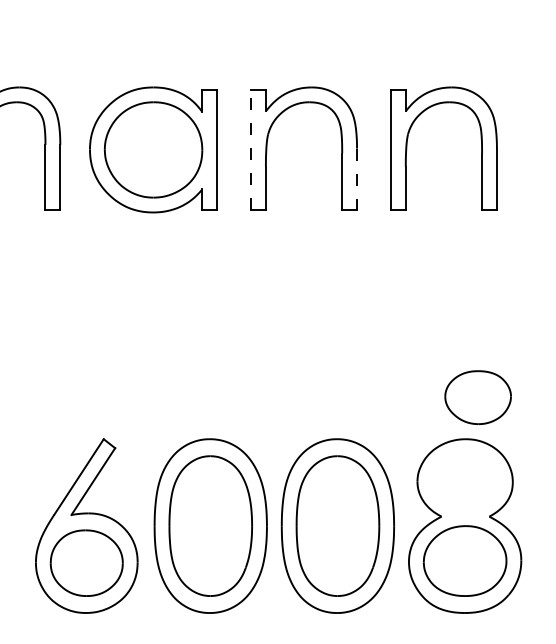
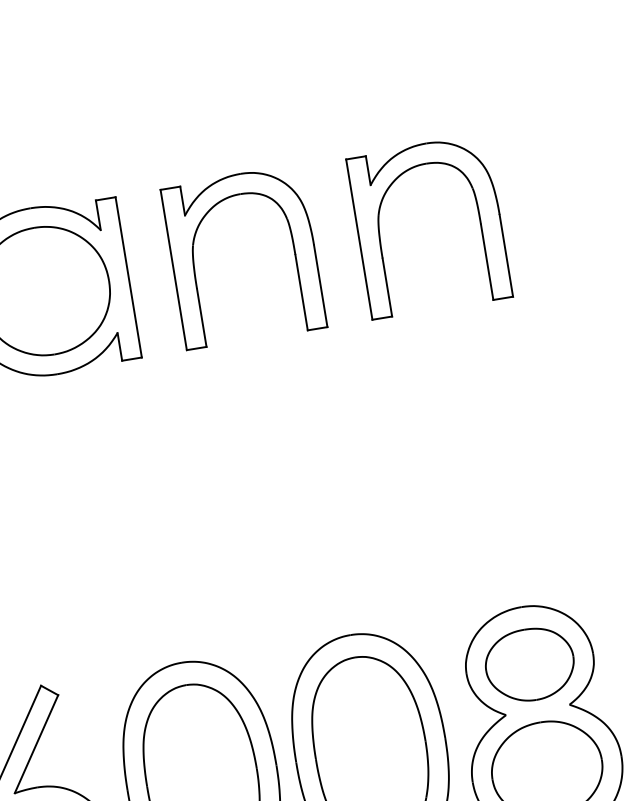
line: (251, 149) -> (174, 269), dashed -> solid
line: (357, 179) -> (321, 286), dashed -> solid
part: (477, 397) -> (529, 664), moved

